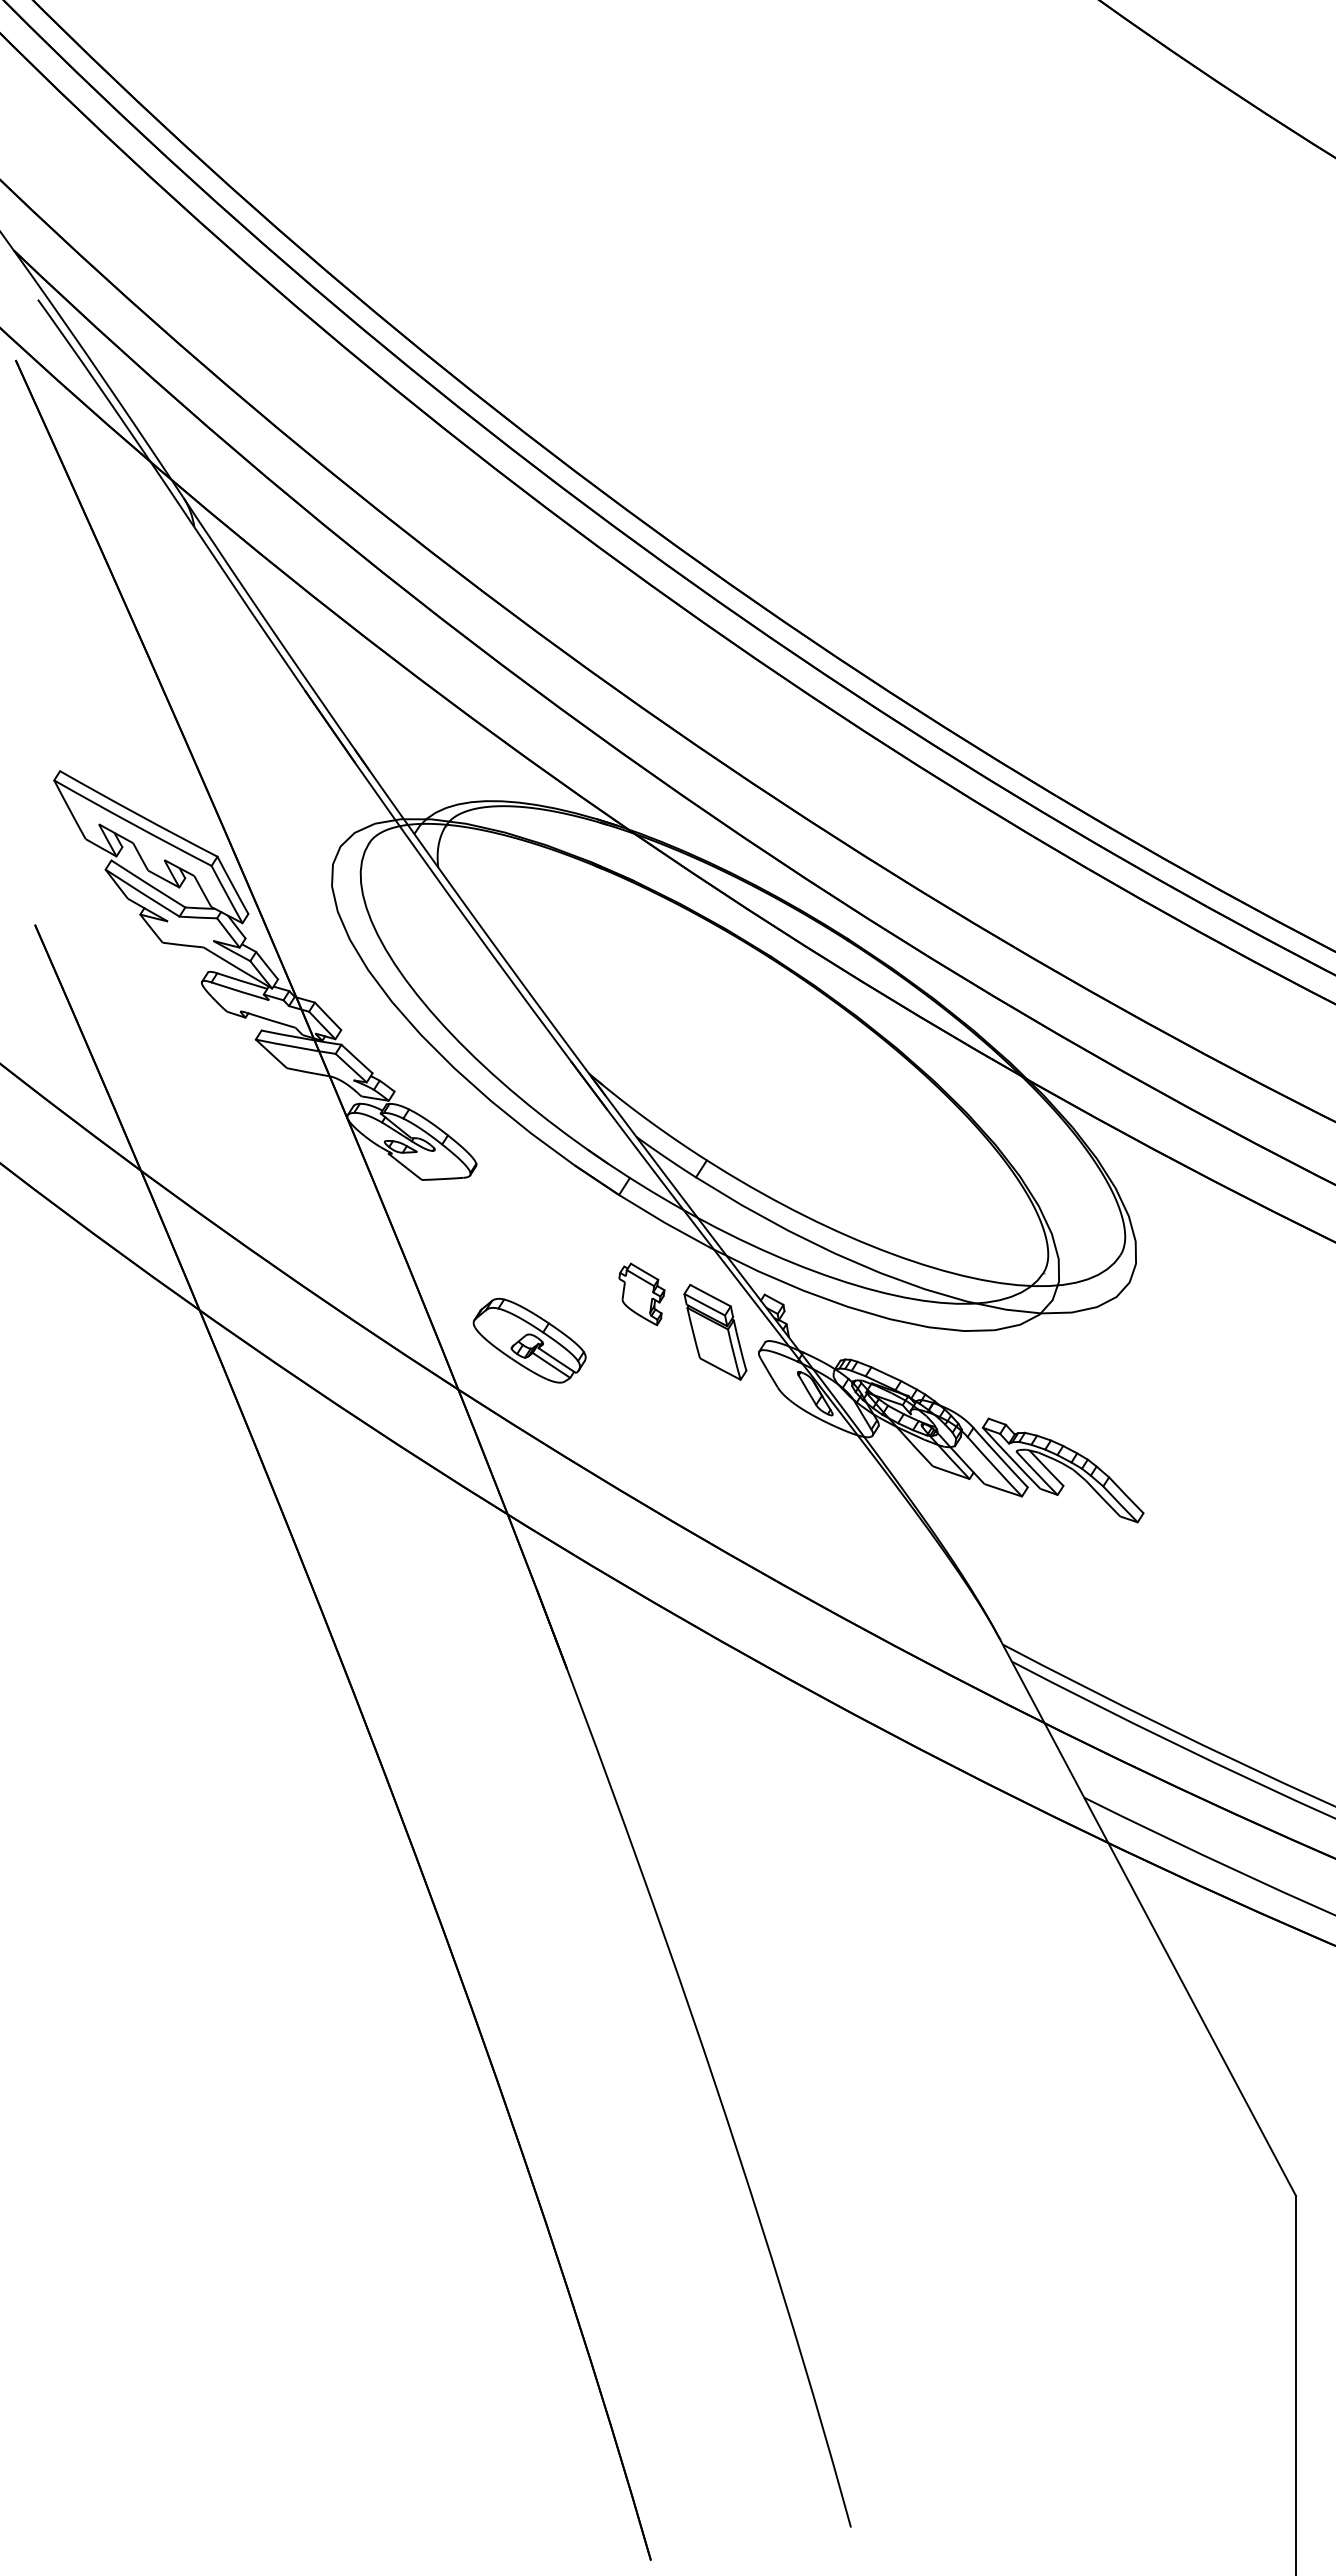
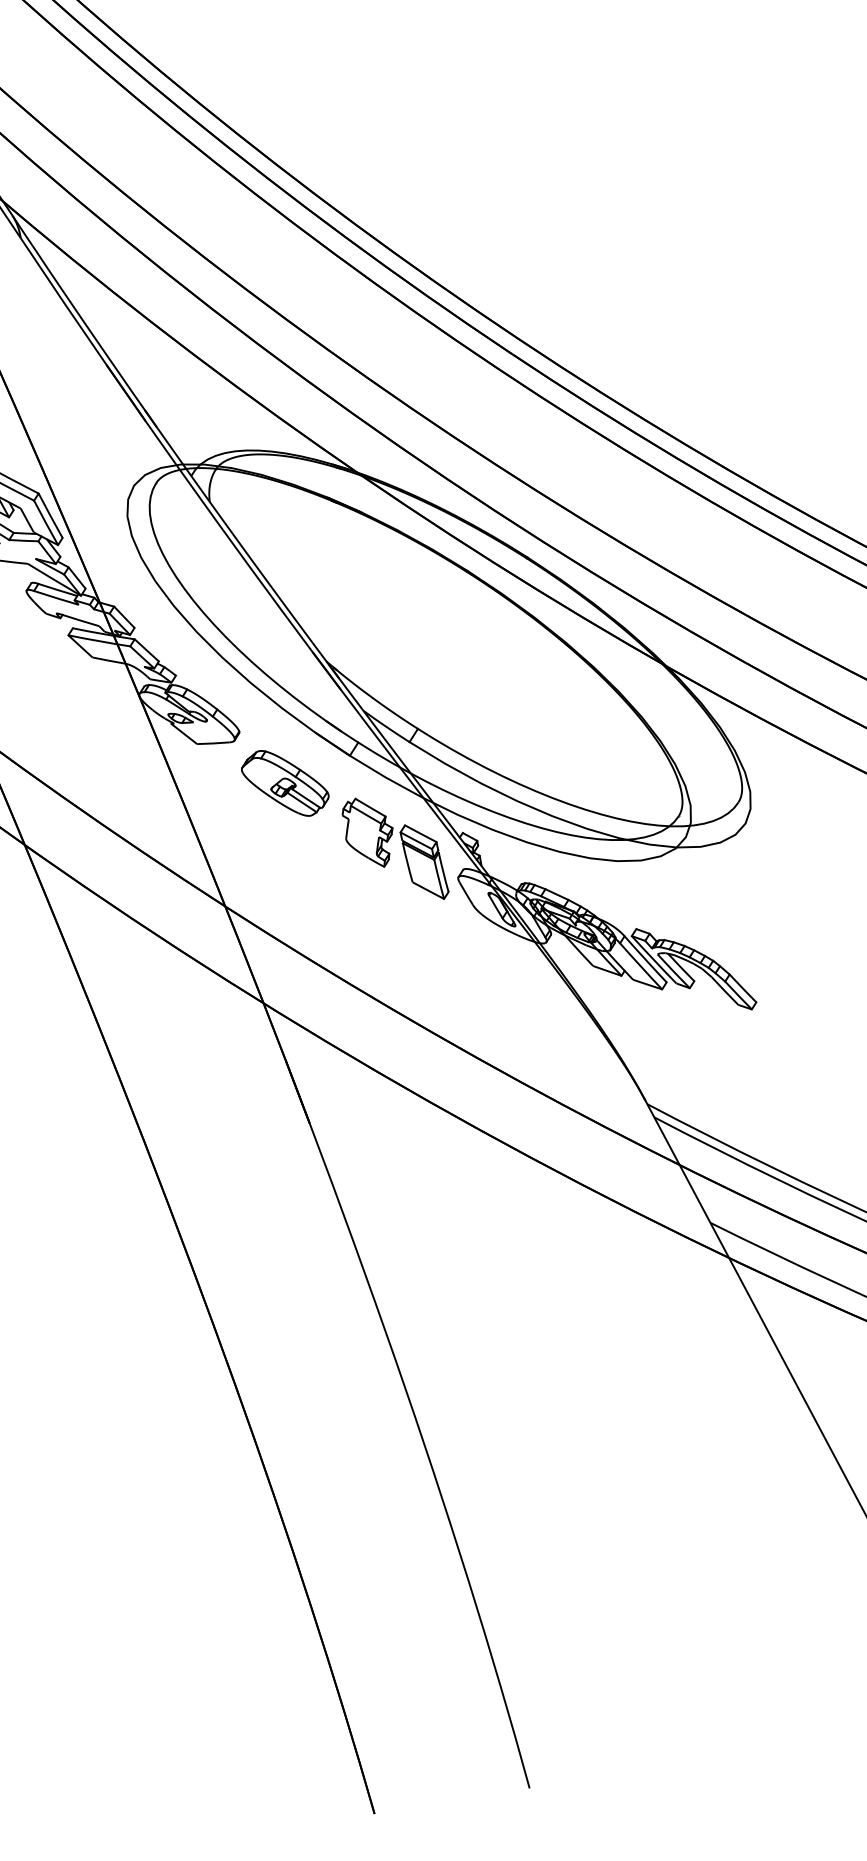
part: (641, 1294) -> (367, 832), size x1.43
part: (529, 1340) -> (285, 783), moved

